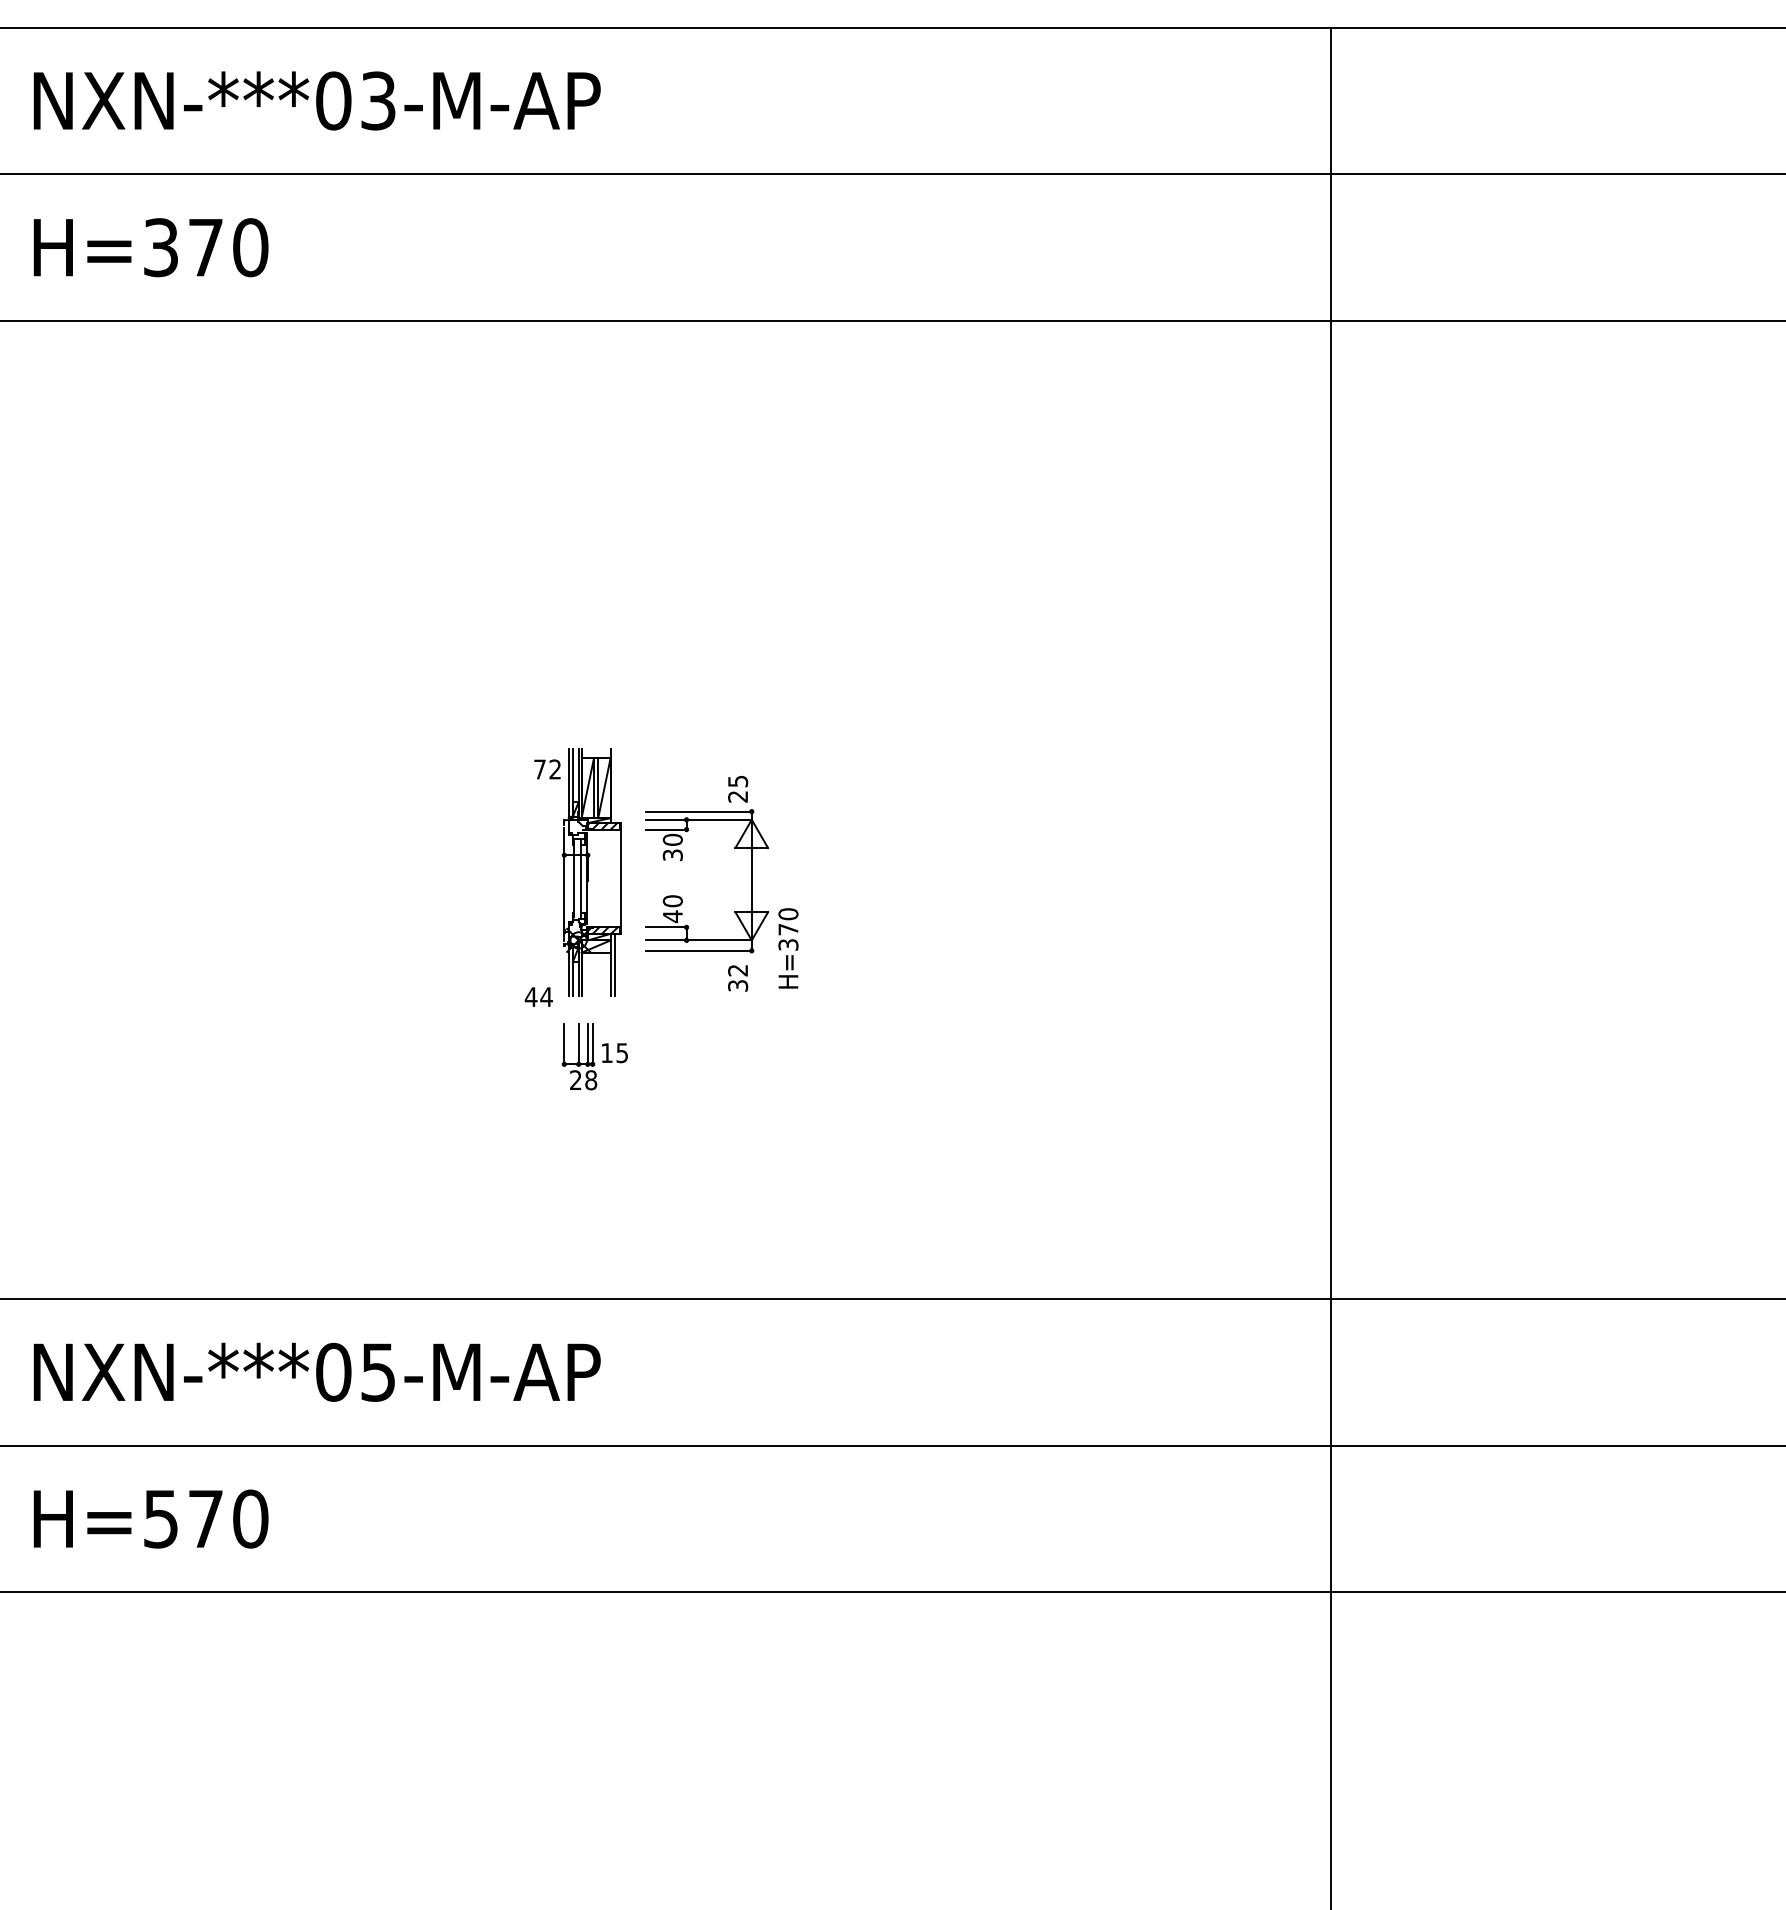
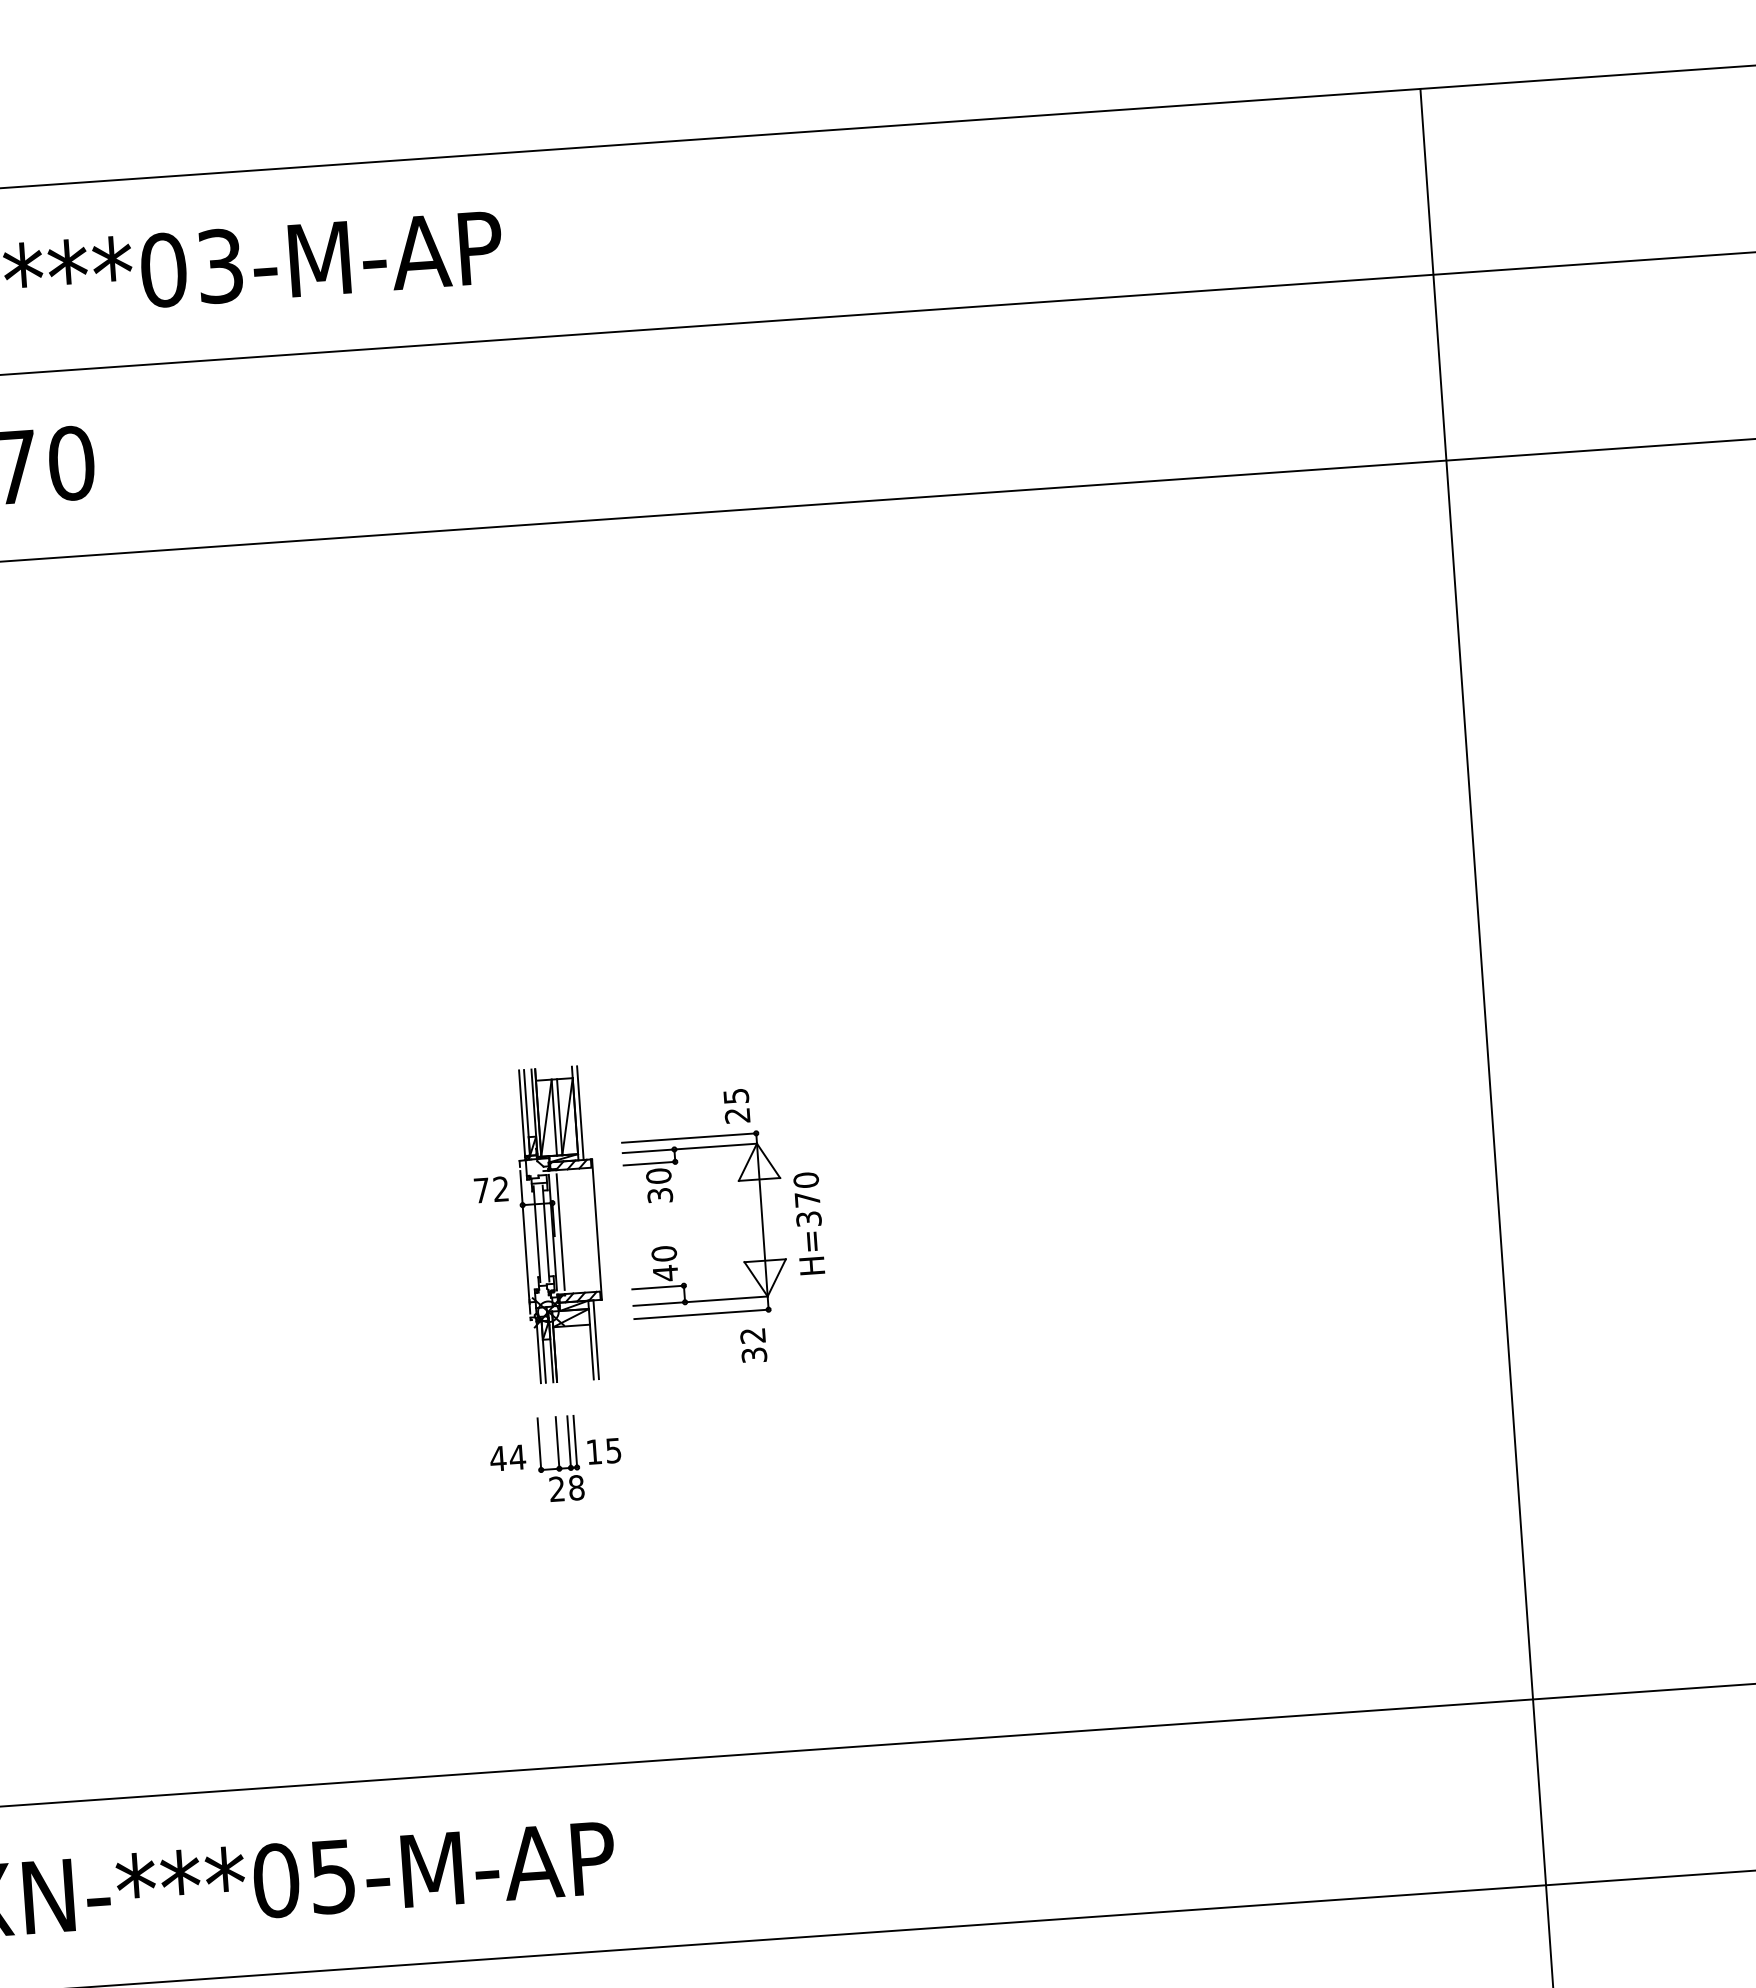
text: (547, 769) -> (491, 1189), moved
line: (614, 786) -> (580, 1113), added
line: (592, 878) -> (560, 1232), added
text: (788, 948) -> (809, 1223), moved
text: (538, 996) -> (507, 1457), moved

